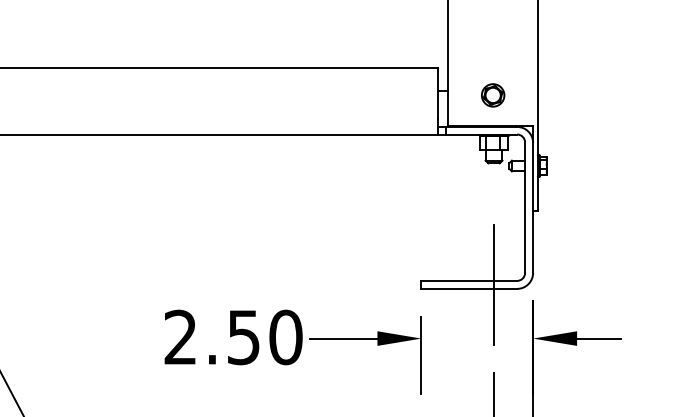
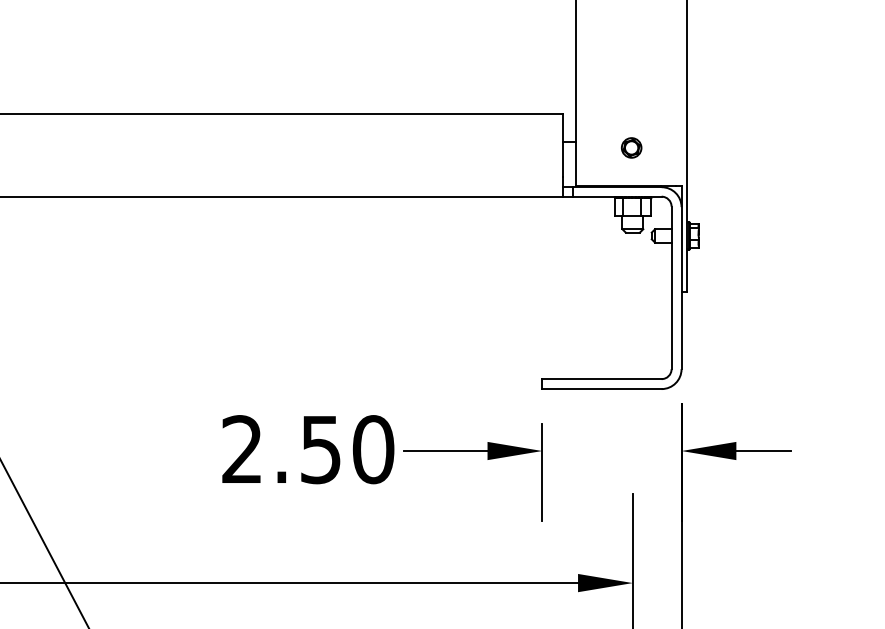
part: (492, 95) -> (631, 147), size x0.7
line: (493, 284) -> (632, 383), removed

